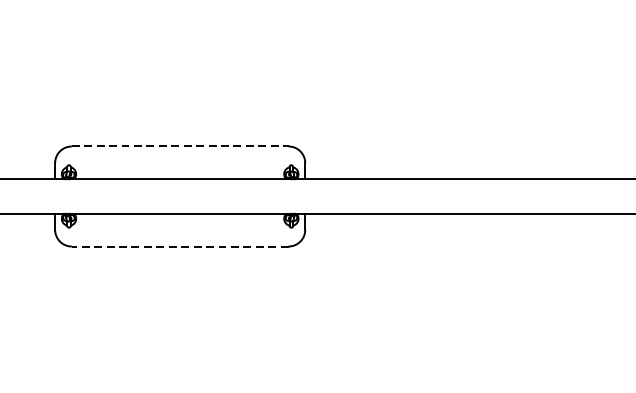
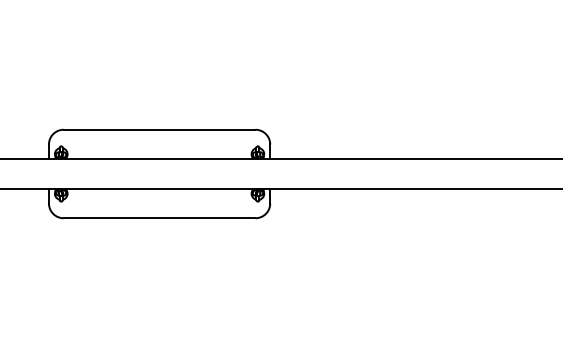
line: (180, 146) -> (159, 129), dashed -> solid
line: (180, 246) -> (159, 218), dashed -> solid

